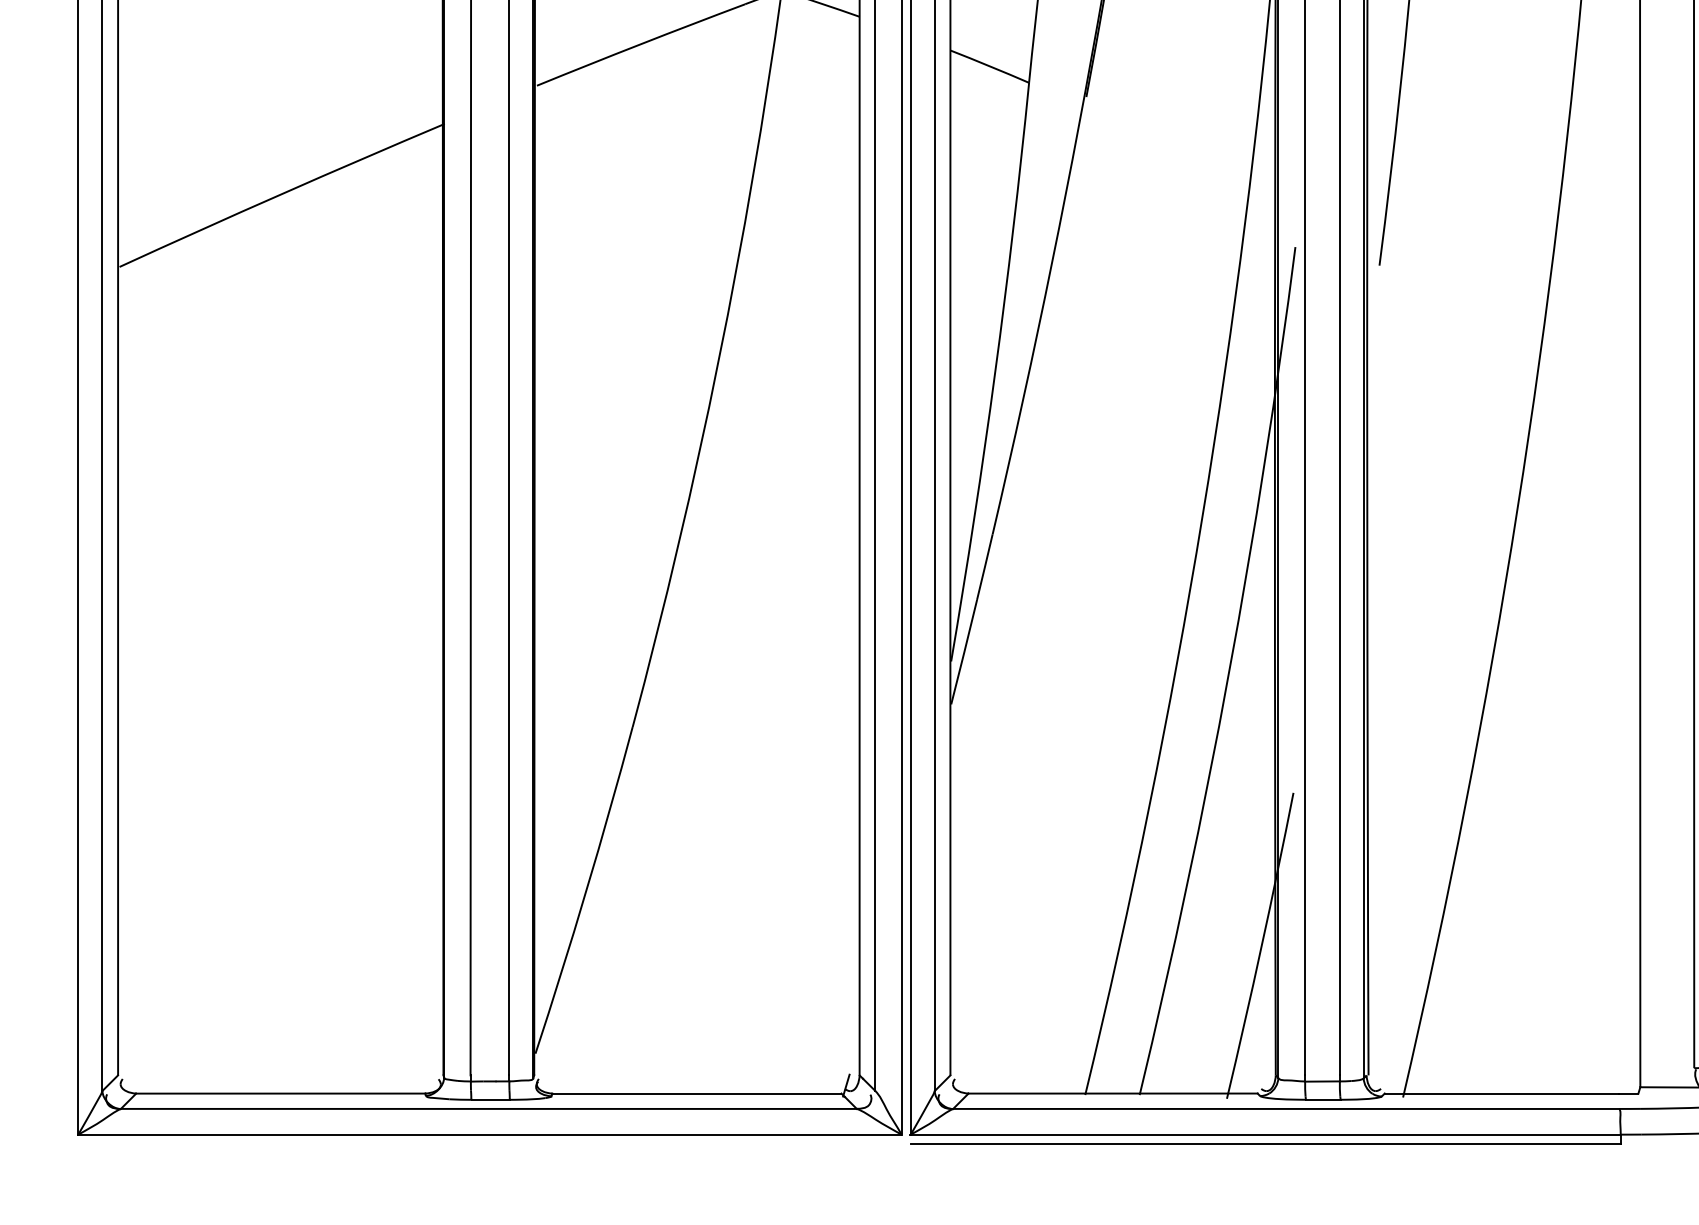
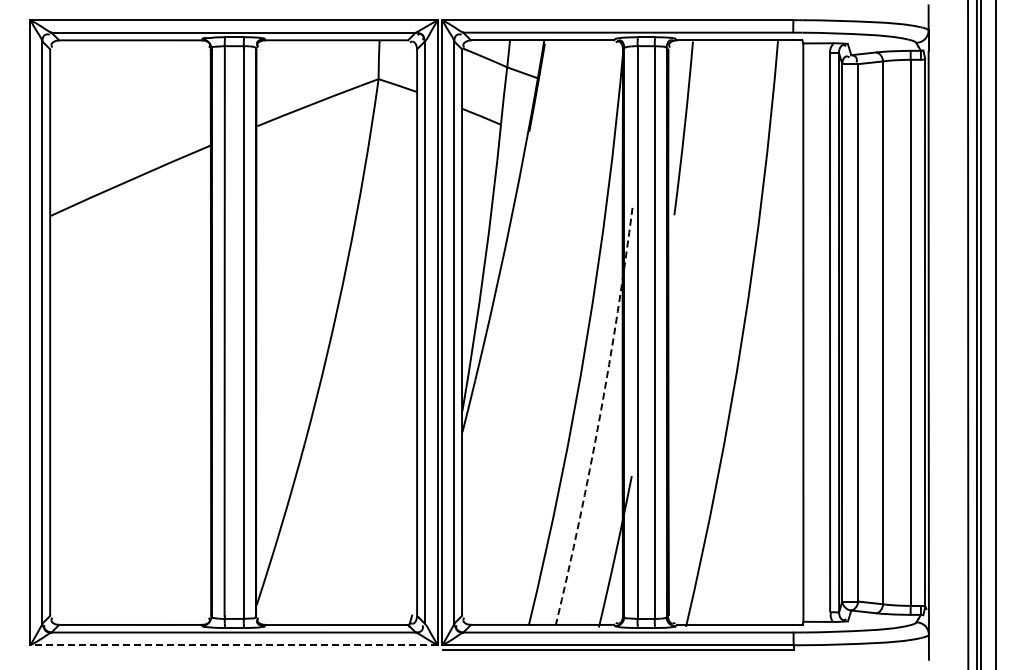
arc: (1228, 672) -> (599, 416), solid -> dashed
line: (490, 1135) -> (234, 645), solid -> dashed

